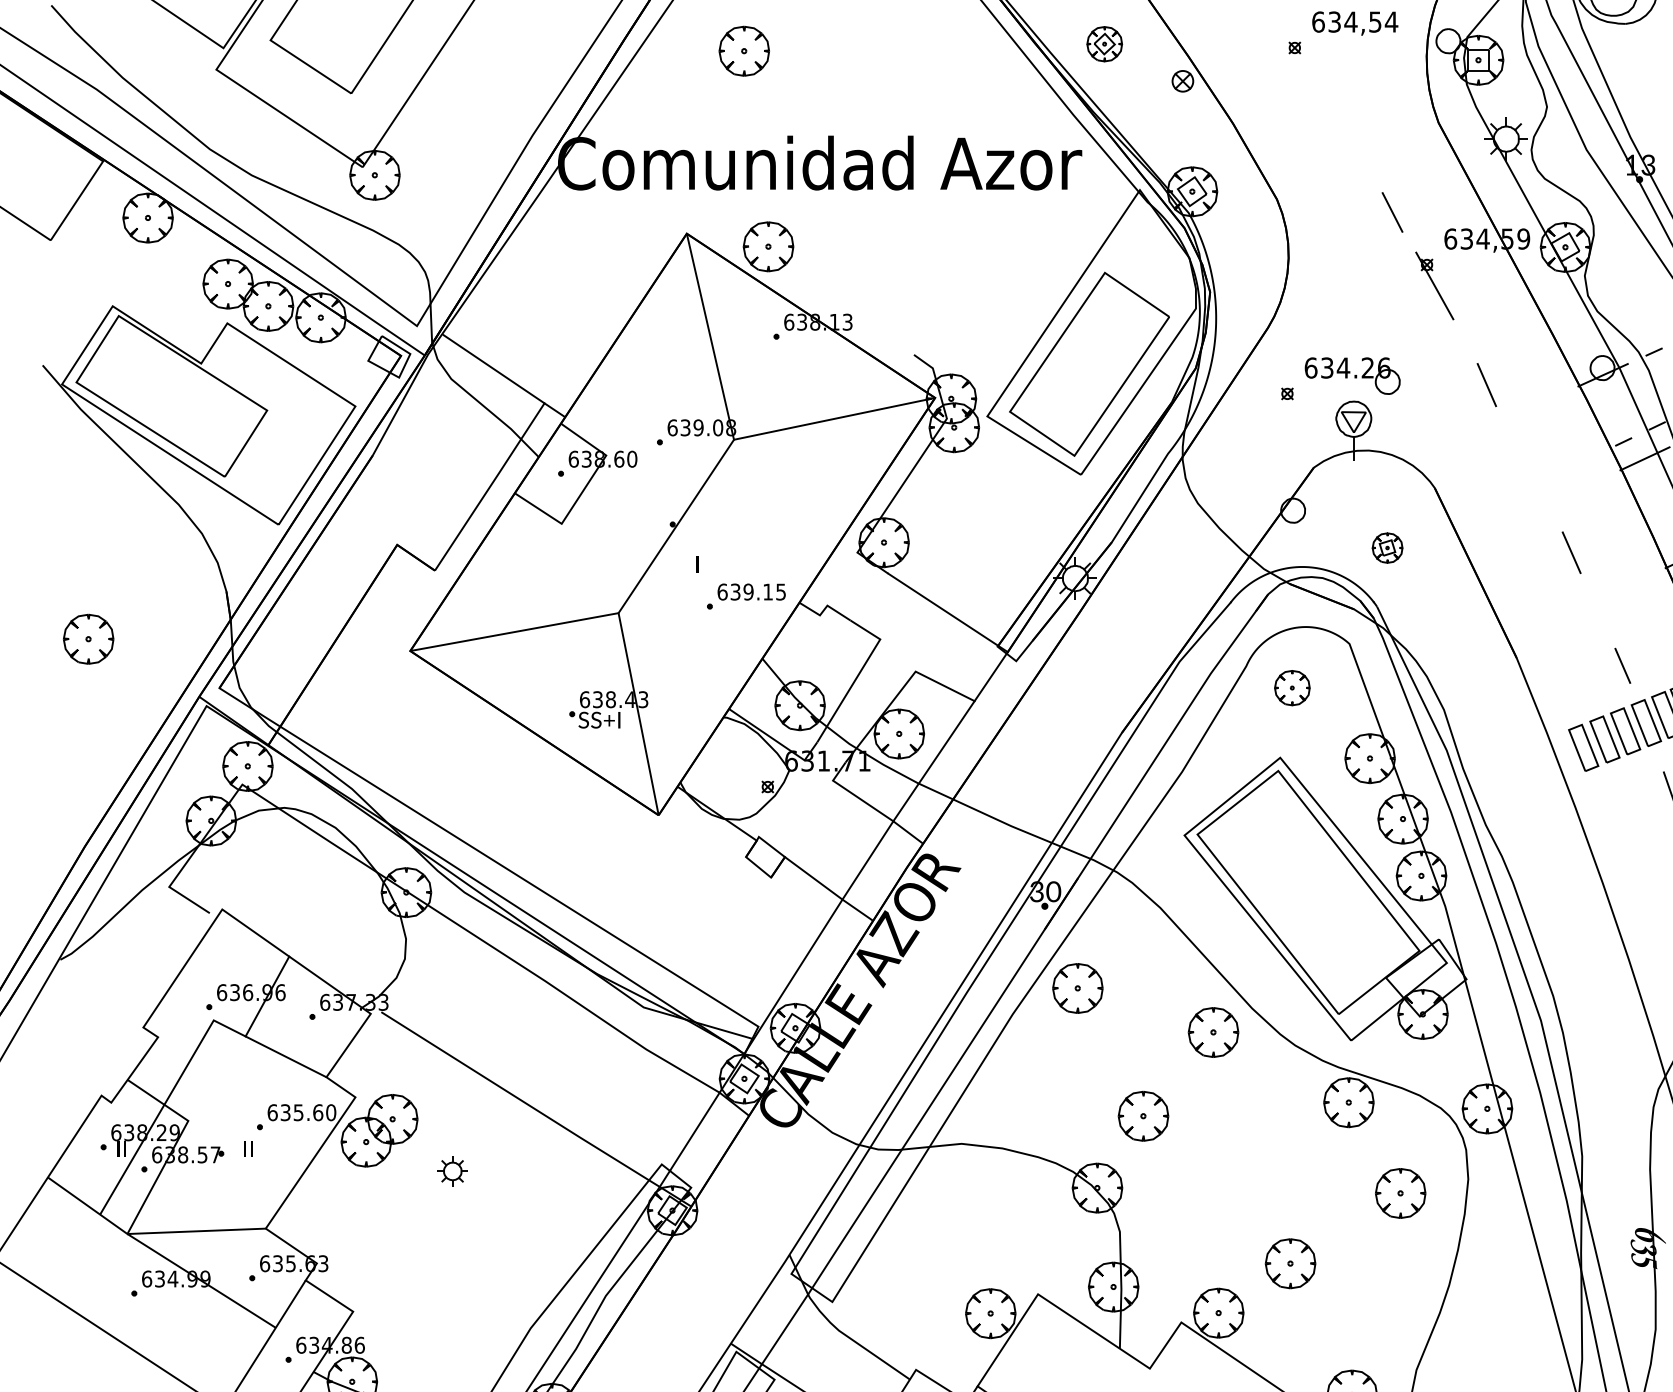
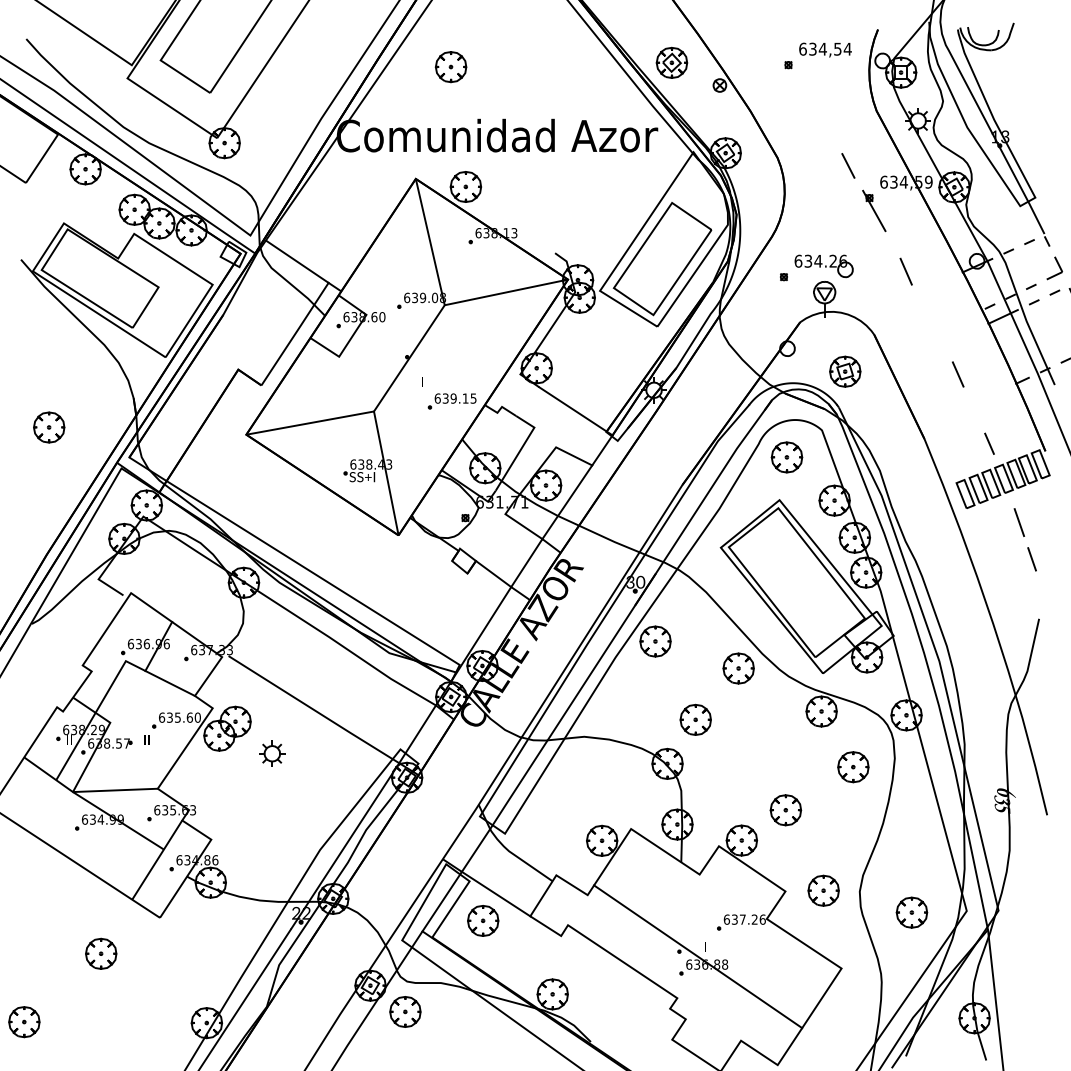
part: (1103, 43) -> (671, 62), size x1.43
part: (1387, 547) -> (845, 371), size x1.67
part: (1291, 688) -> (786, 457), size x1.43
part: (452, 1171) -> (272, 753), size x1.43

